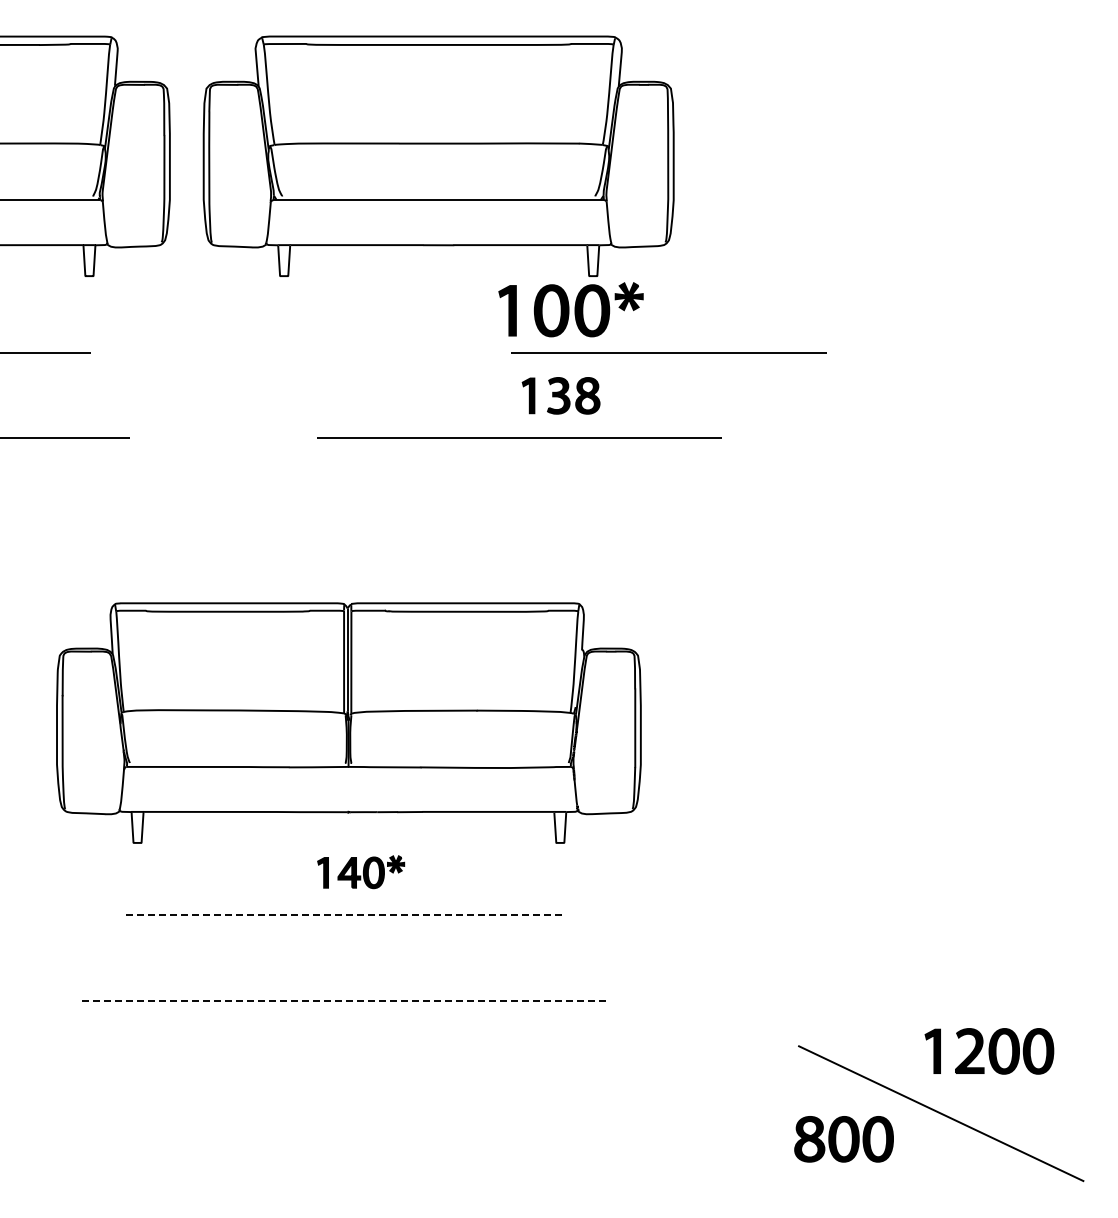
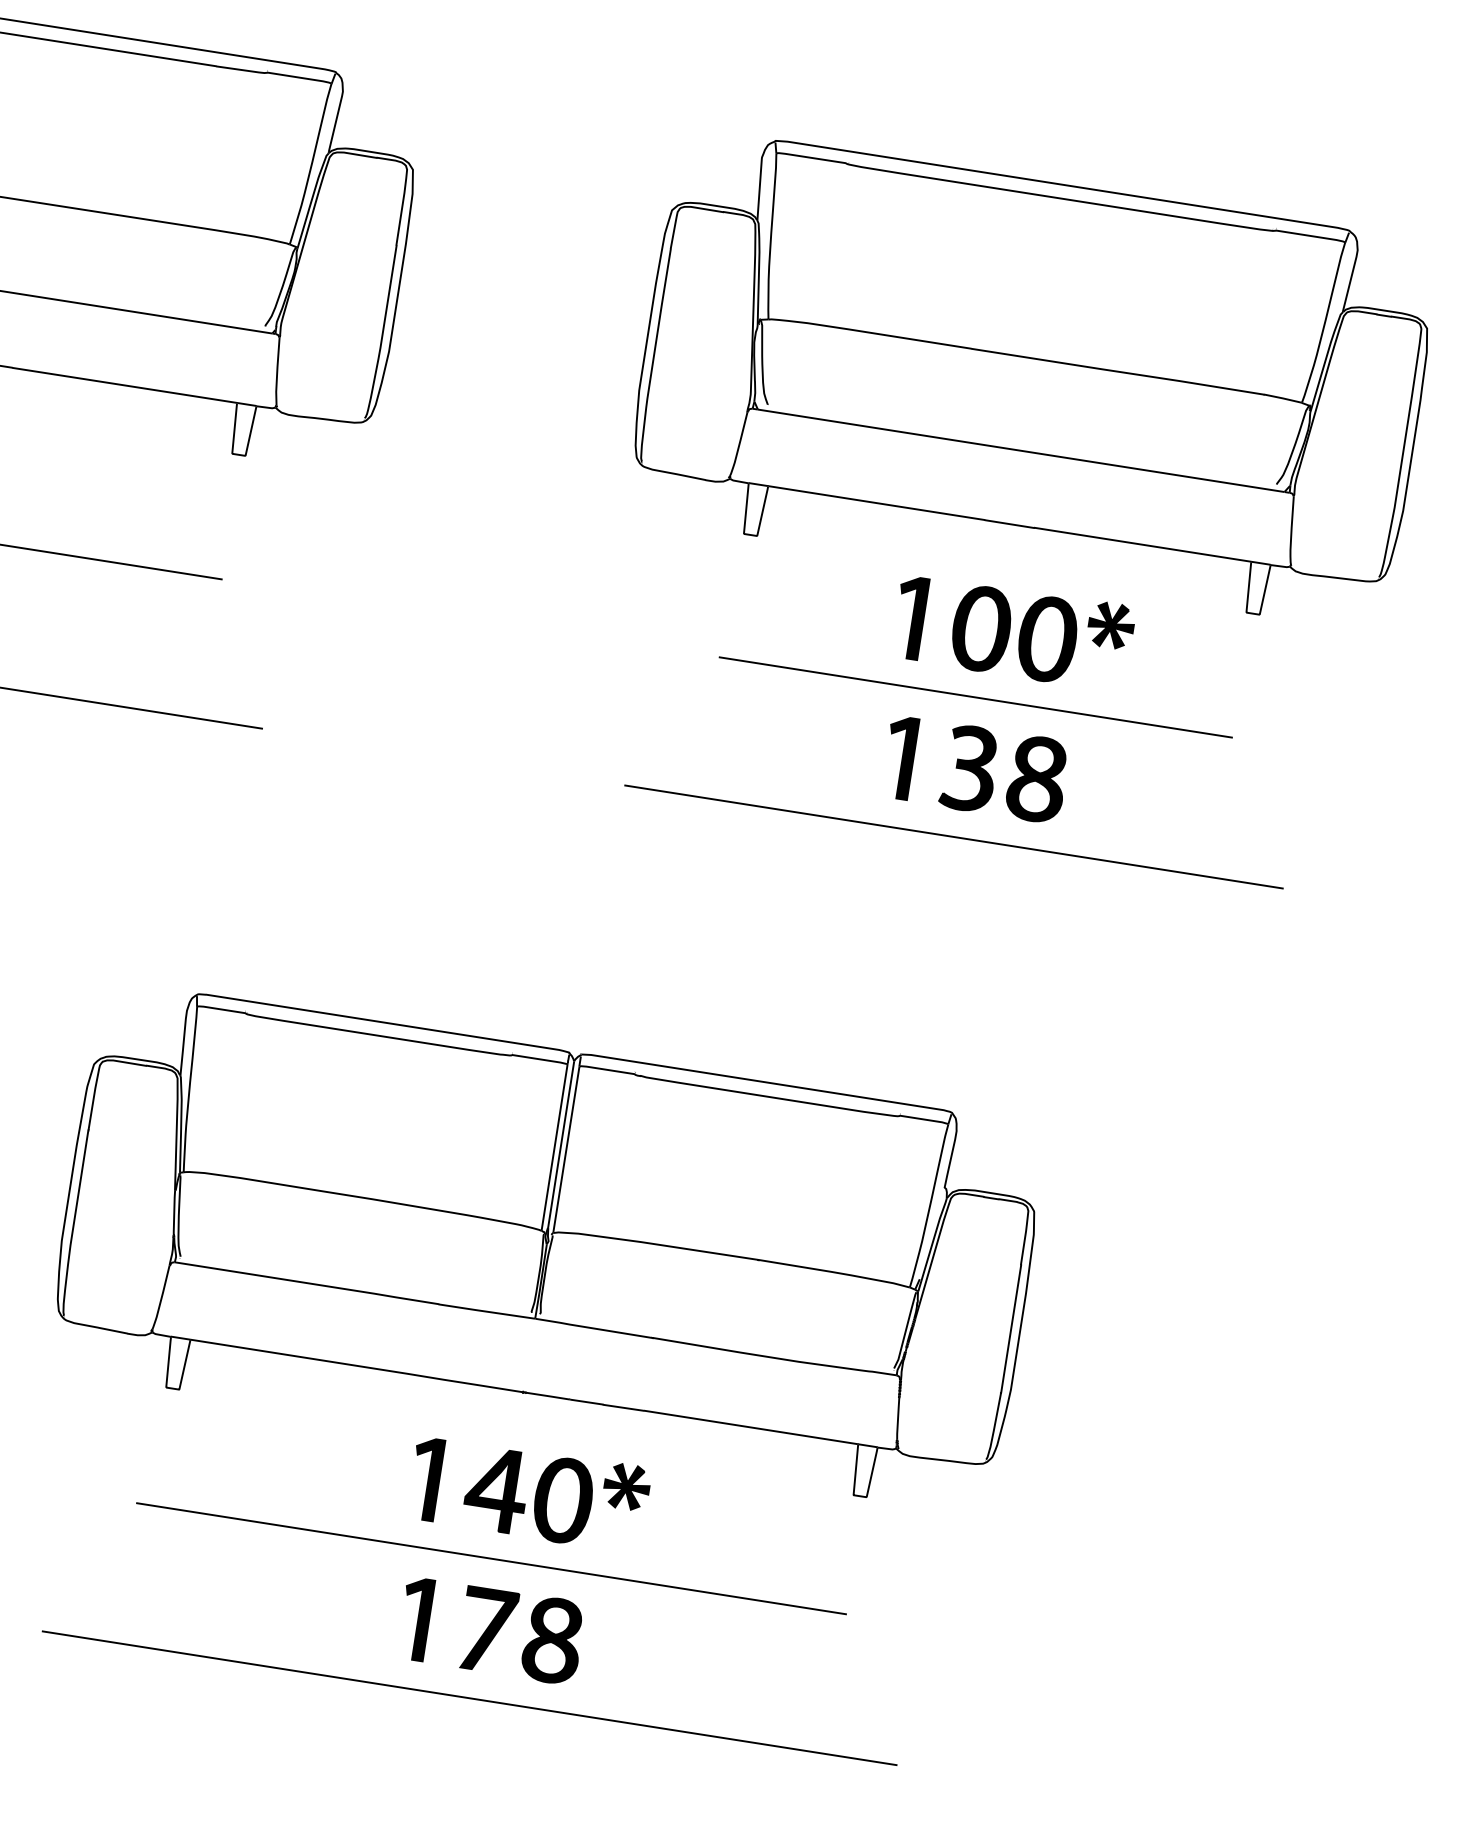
part: (438, 155) -> (1032, 378), moved
line: (668, 352) -> (975, 697), moved
part: (560, 395) -> (974, 768), size x1.43
line: (519, 437) -> (953, 835), moved
part: (360, 871) -> (528, 1491), size x1.67
line: (344, 915) -> (490, 1559), dashed -> solid
part: (351, 958) -> (491, 1630), added
line: (345, 1000) -> (470, 1697), dashed -> solid

